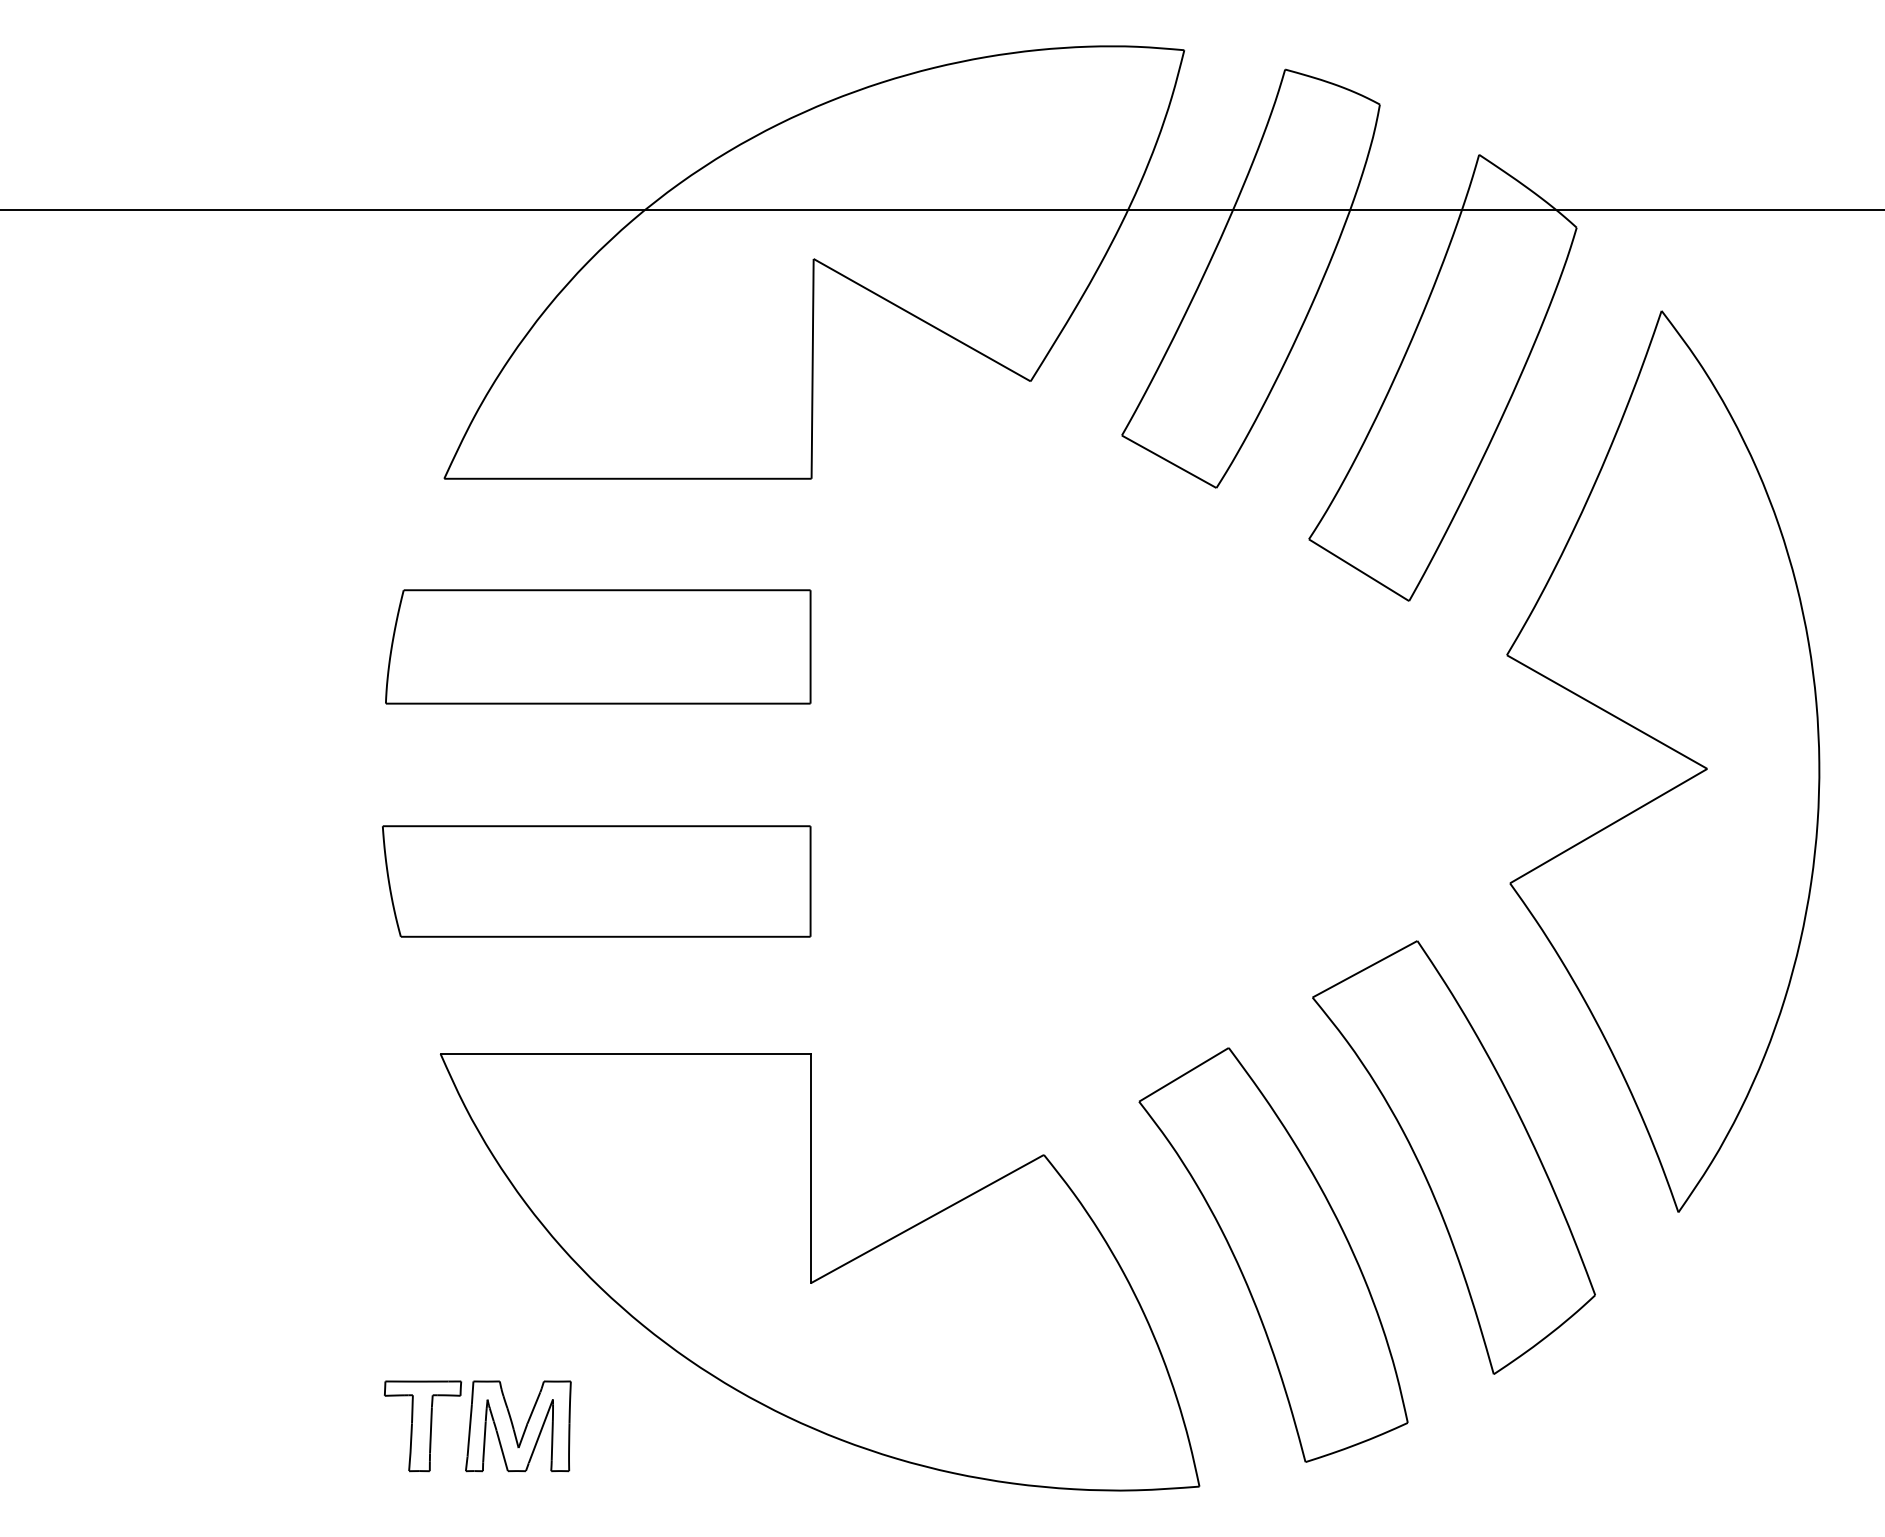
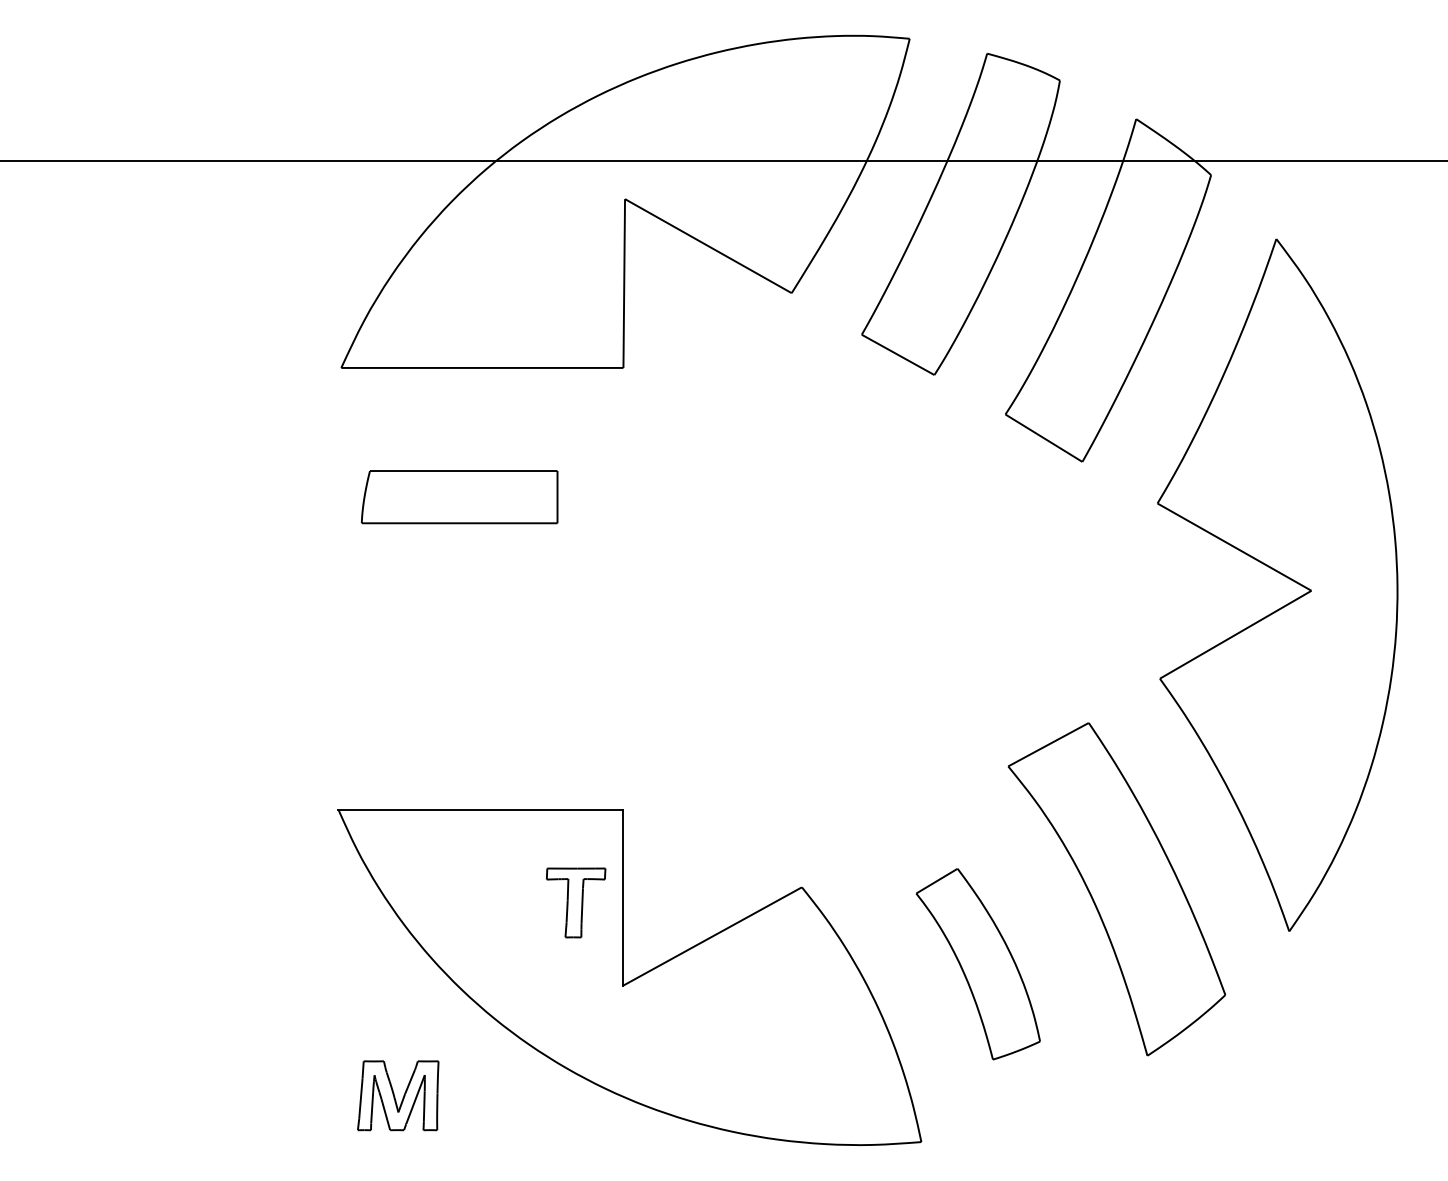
part: (598, 646) -> (459, 496), size x0.6
part: (596, 881) -> (458, 677), removed
part: (1273, 1254) -> (978, 963), size x0.6
part: (423, 1426) -> (576, 903), moved

